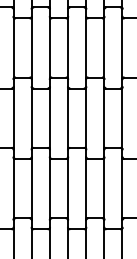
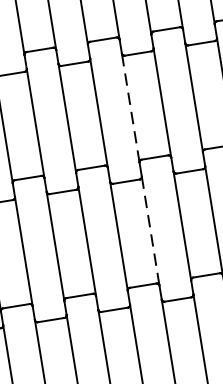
line: (86, 47) -> (131, 107), solid -> dashed
line: (86, 118) -> (151, 231), solid -> dashed

